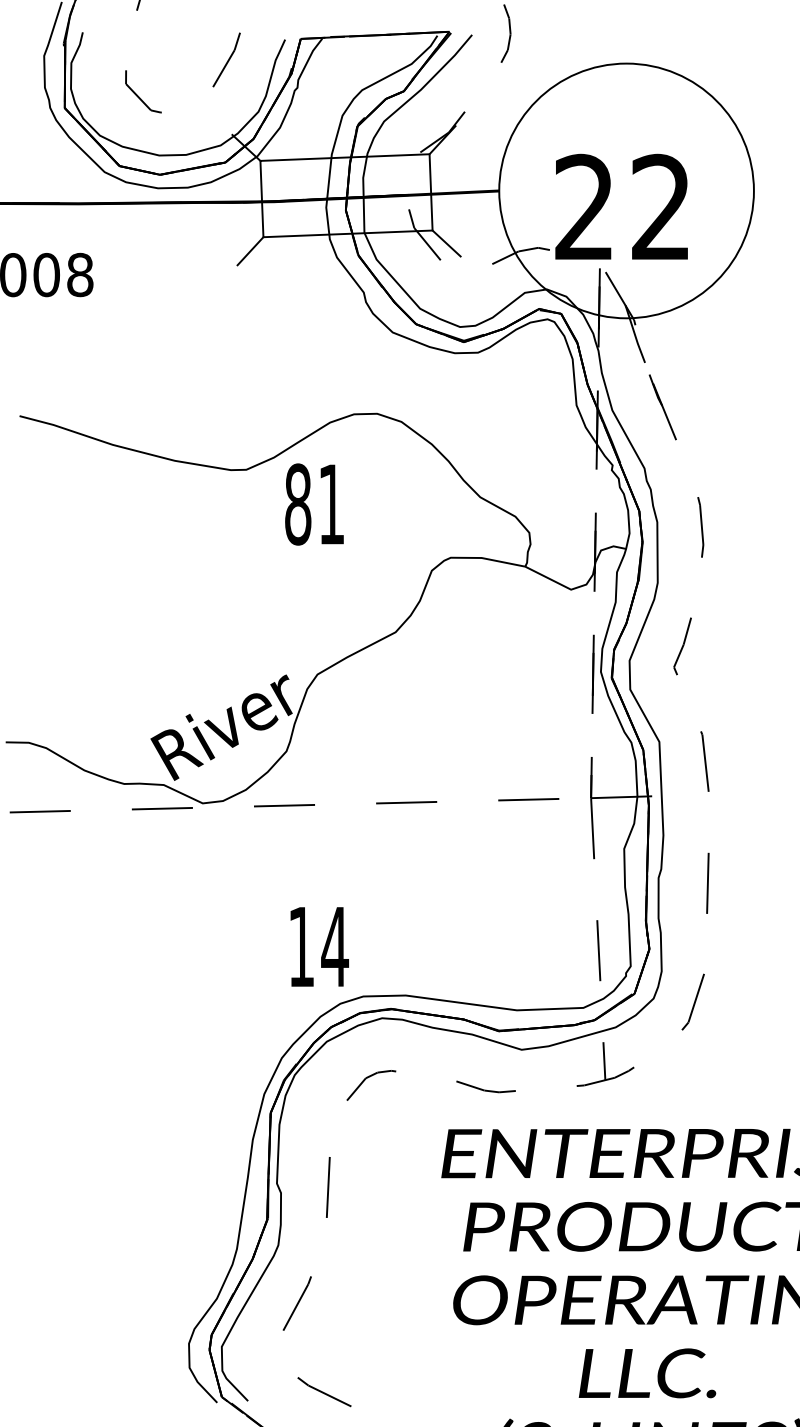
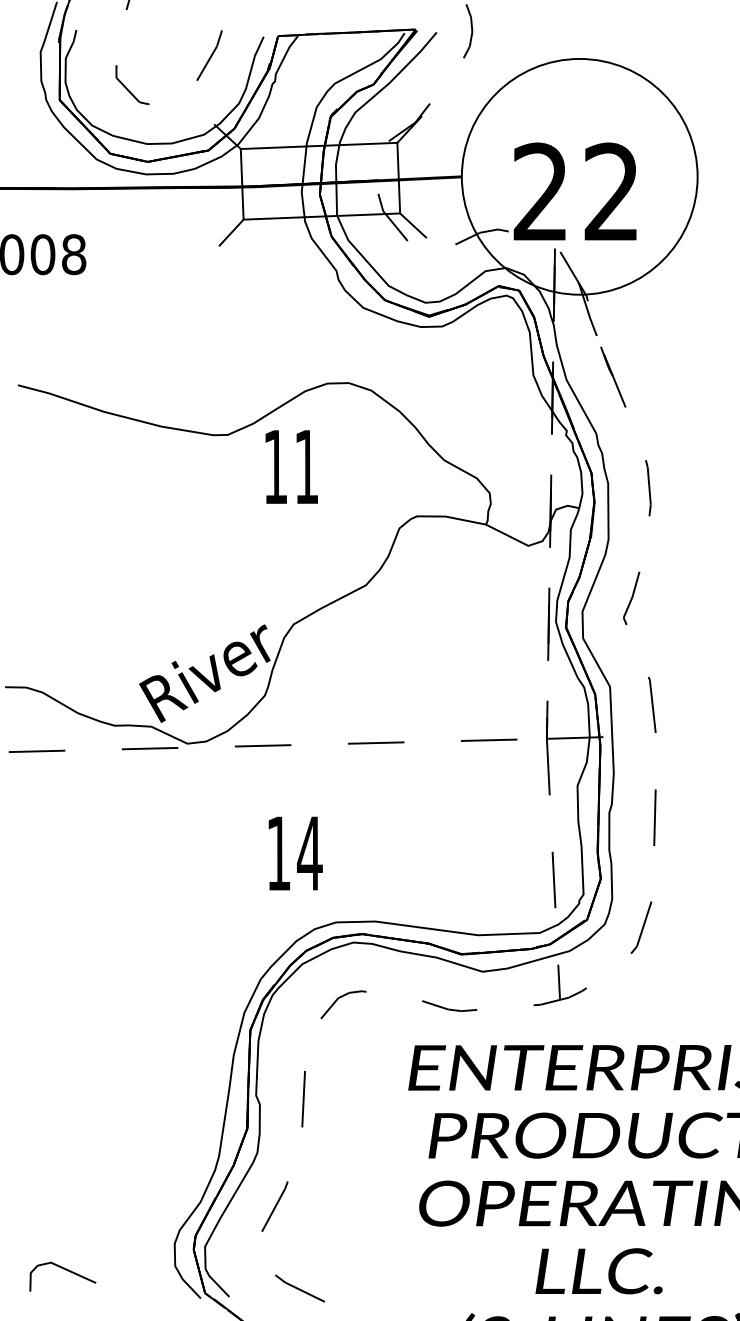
text: (297, 504) -> (275, 467), 81 -> 11
text: (319, 946) -> (295, 853), moved
line: (71, 1372) -> (65, 1270), added

